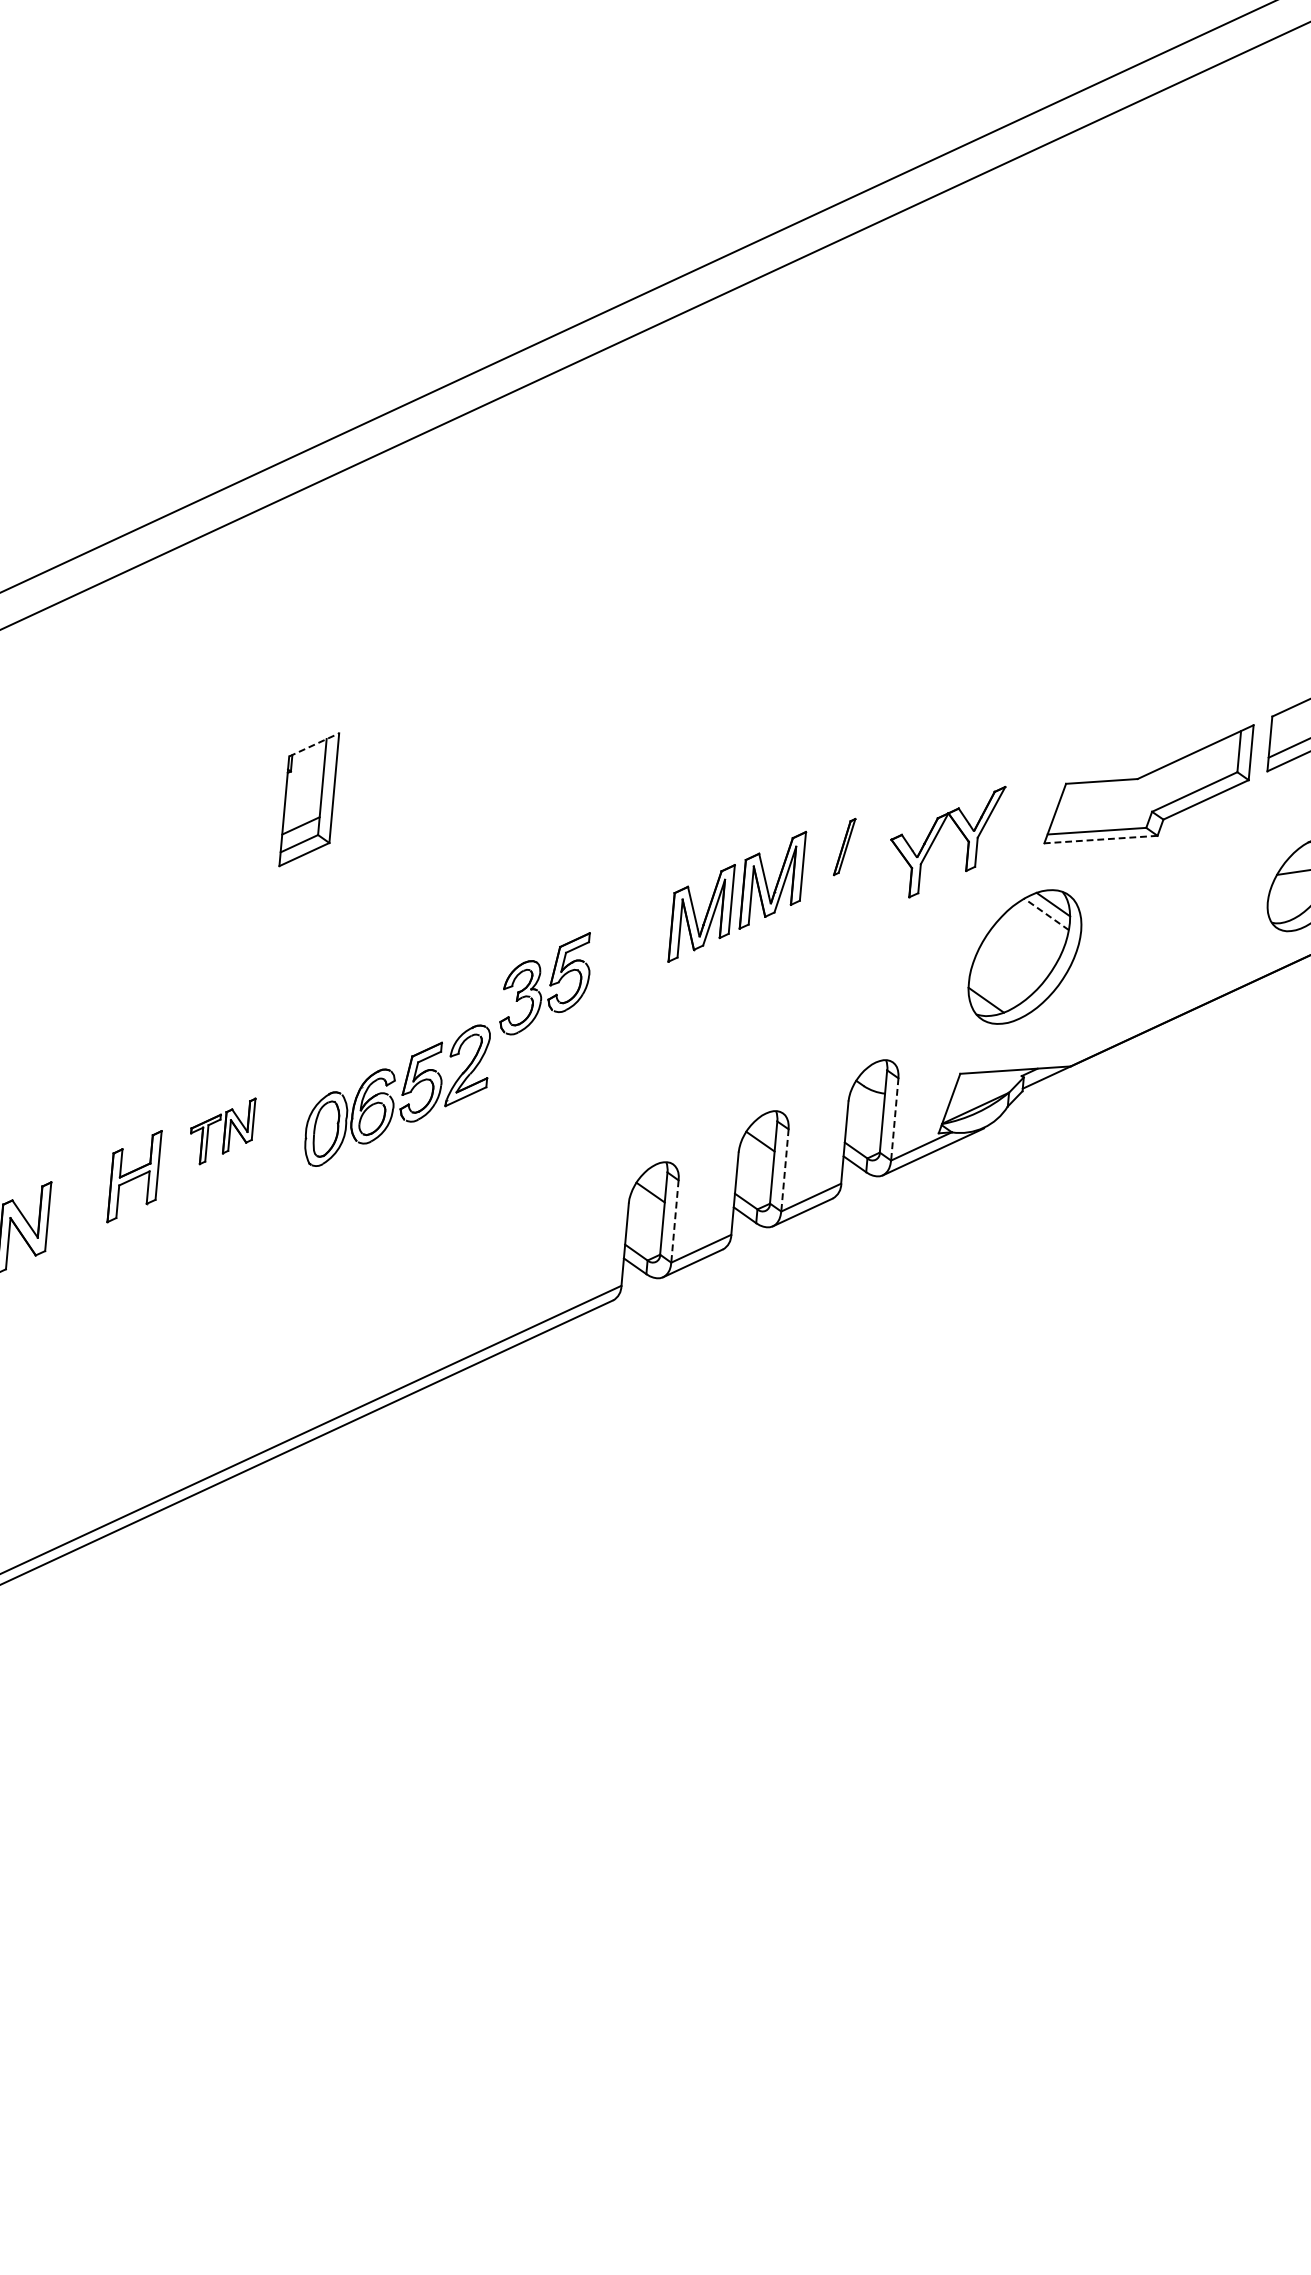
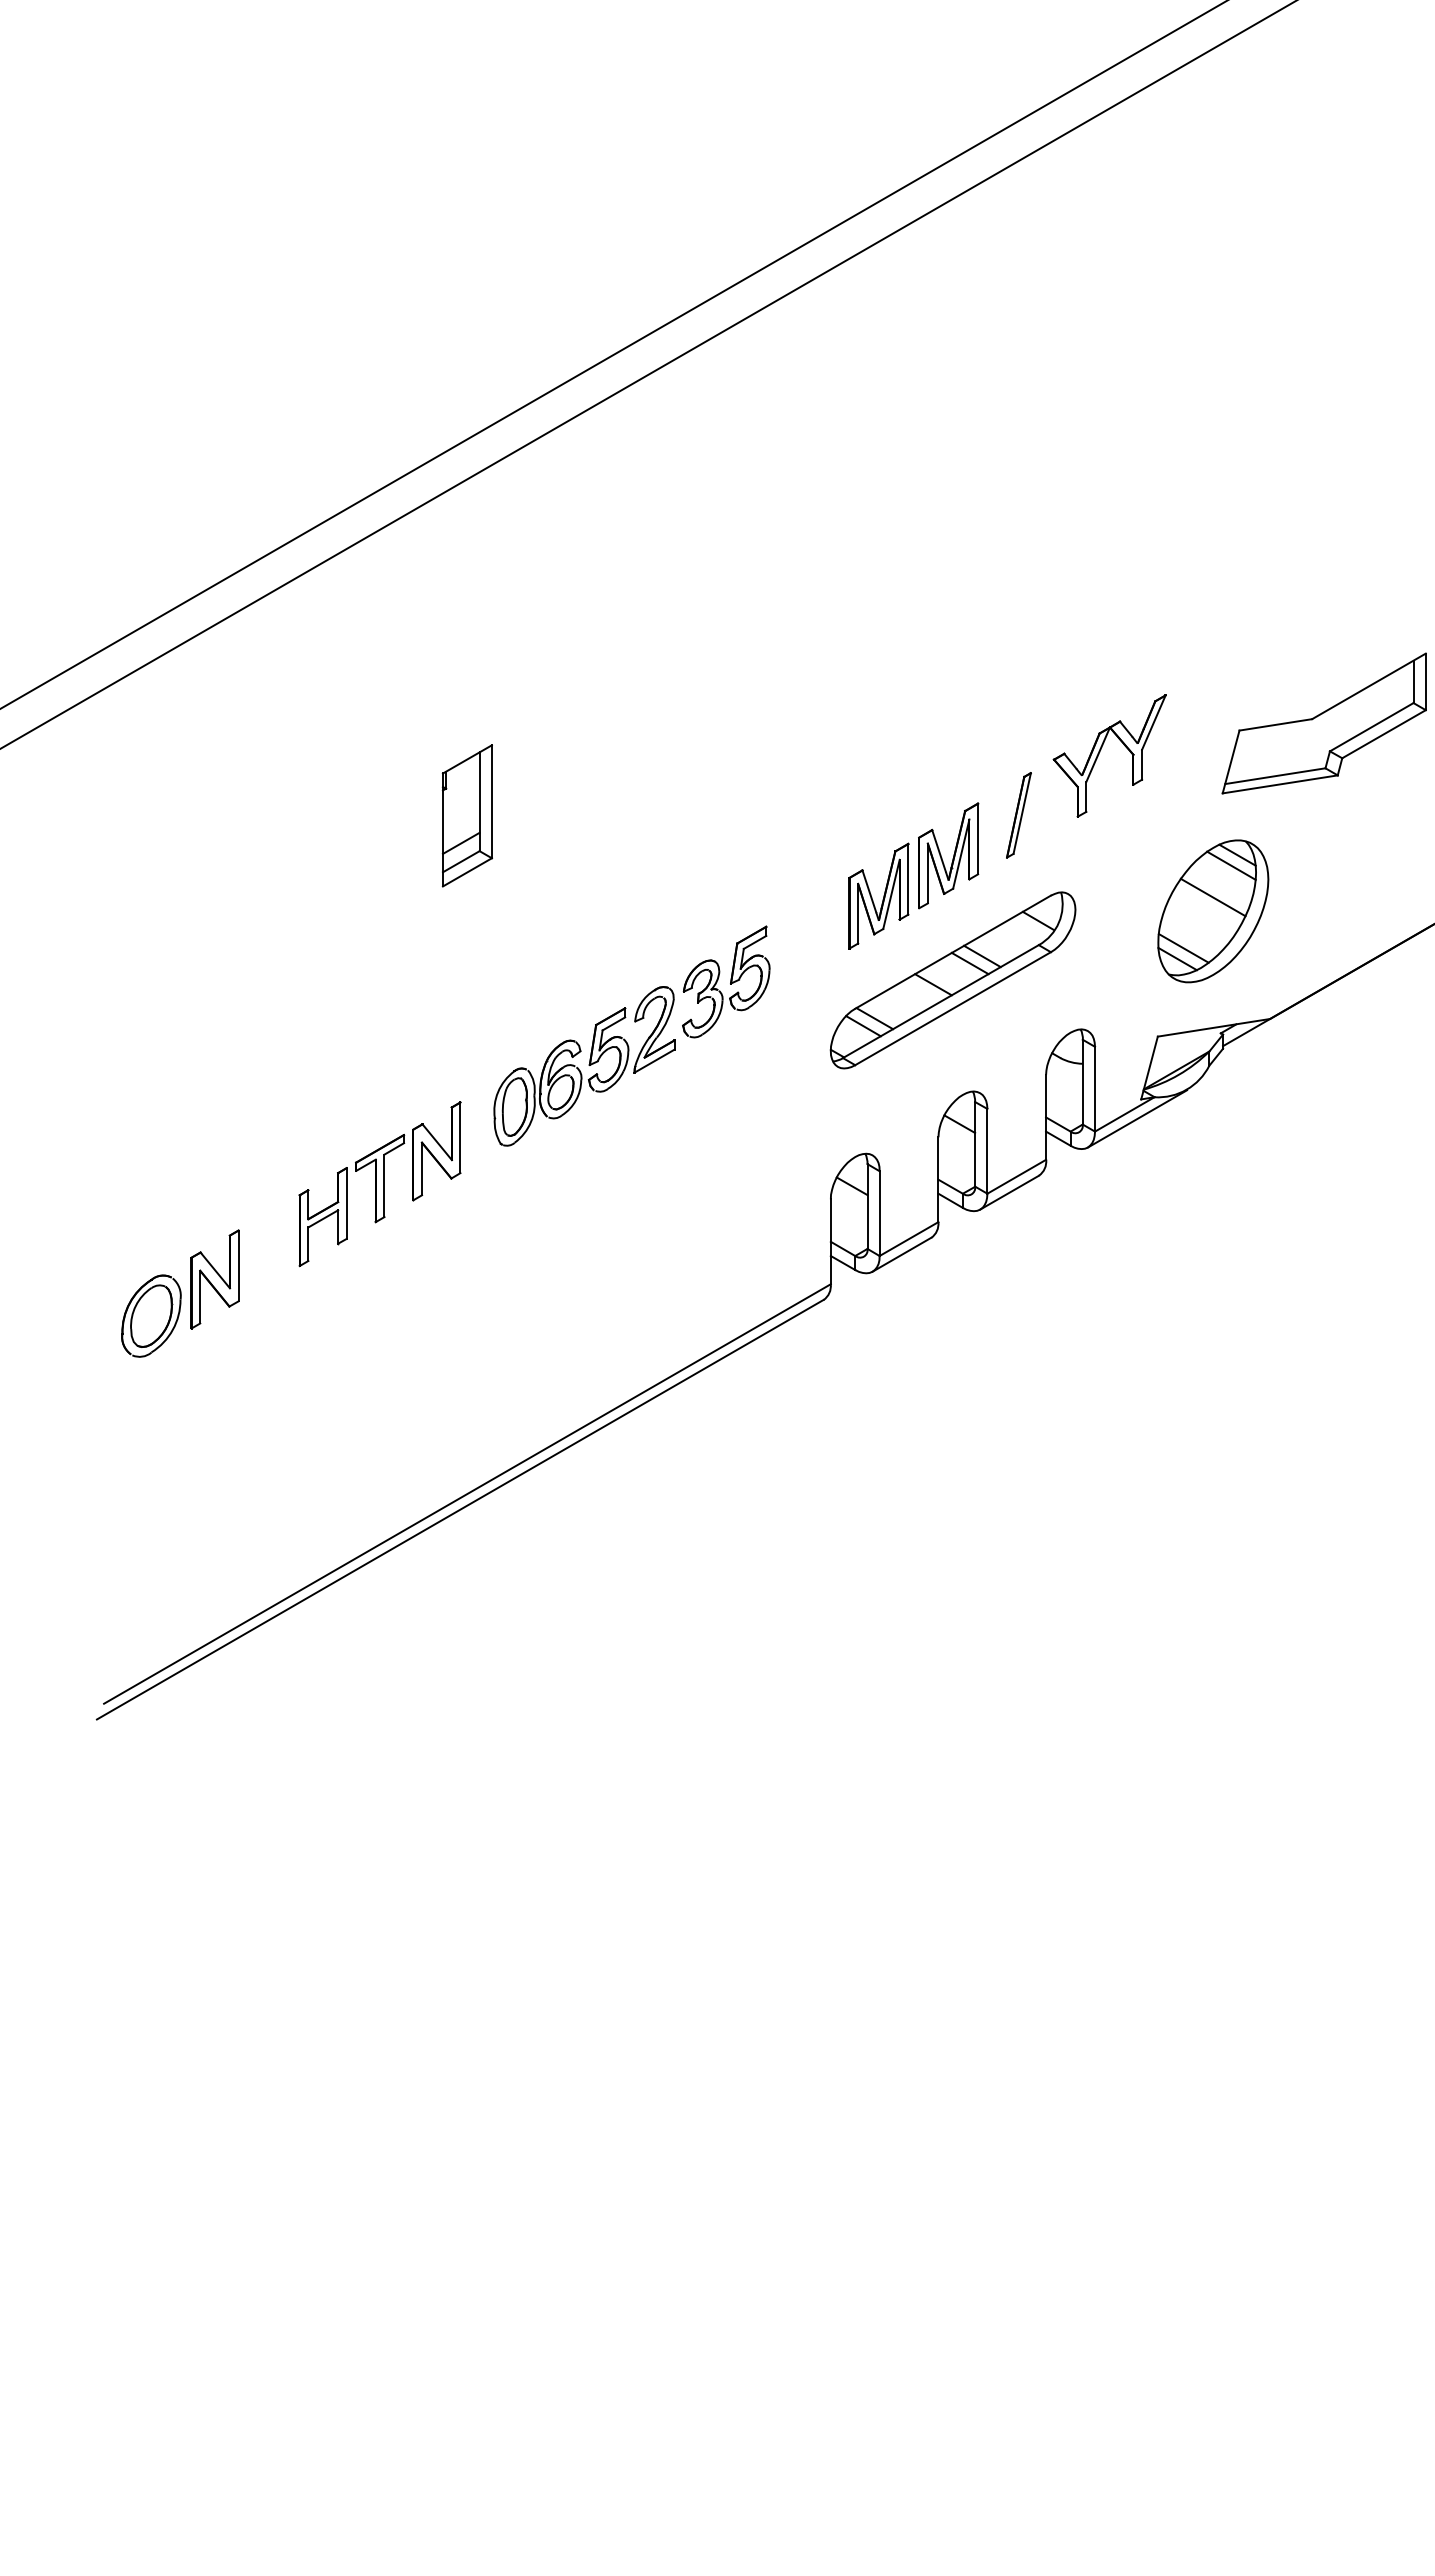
line: (314, 745) -> (467, 759), dashed -> solid
part: (937, 836) -> (1100, 752), moved
line: (1100, 839) -> (1279, 784), dashed -> solid
part: (844, 847) -> (1018, 815), size x1.43
line: (1046, 914) -> (1231, 865), dashed -> solid
line: (1025, 943) -> (1212, 897), added
line: (992, 990) -> (1183, 948), added
part: (765, 1001) -> (952, 980), added
part: (397, 1095) -> (584, 1066), moved
line: (895, 1119) -> (1095, 1089), dashed -> solid
part: (222, 1131) -> (408, 1162), size x1.67
line: (785, 1170) -> (987, 1151), dashed -> solid
line: (674, 1222) -> (879, 1214), dashed -> solid

